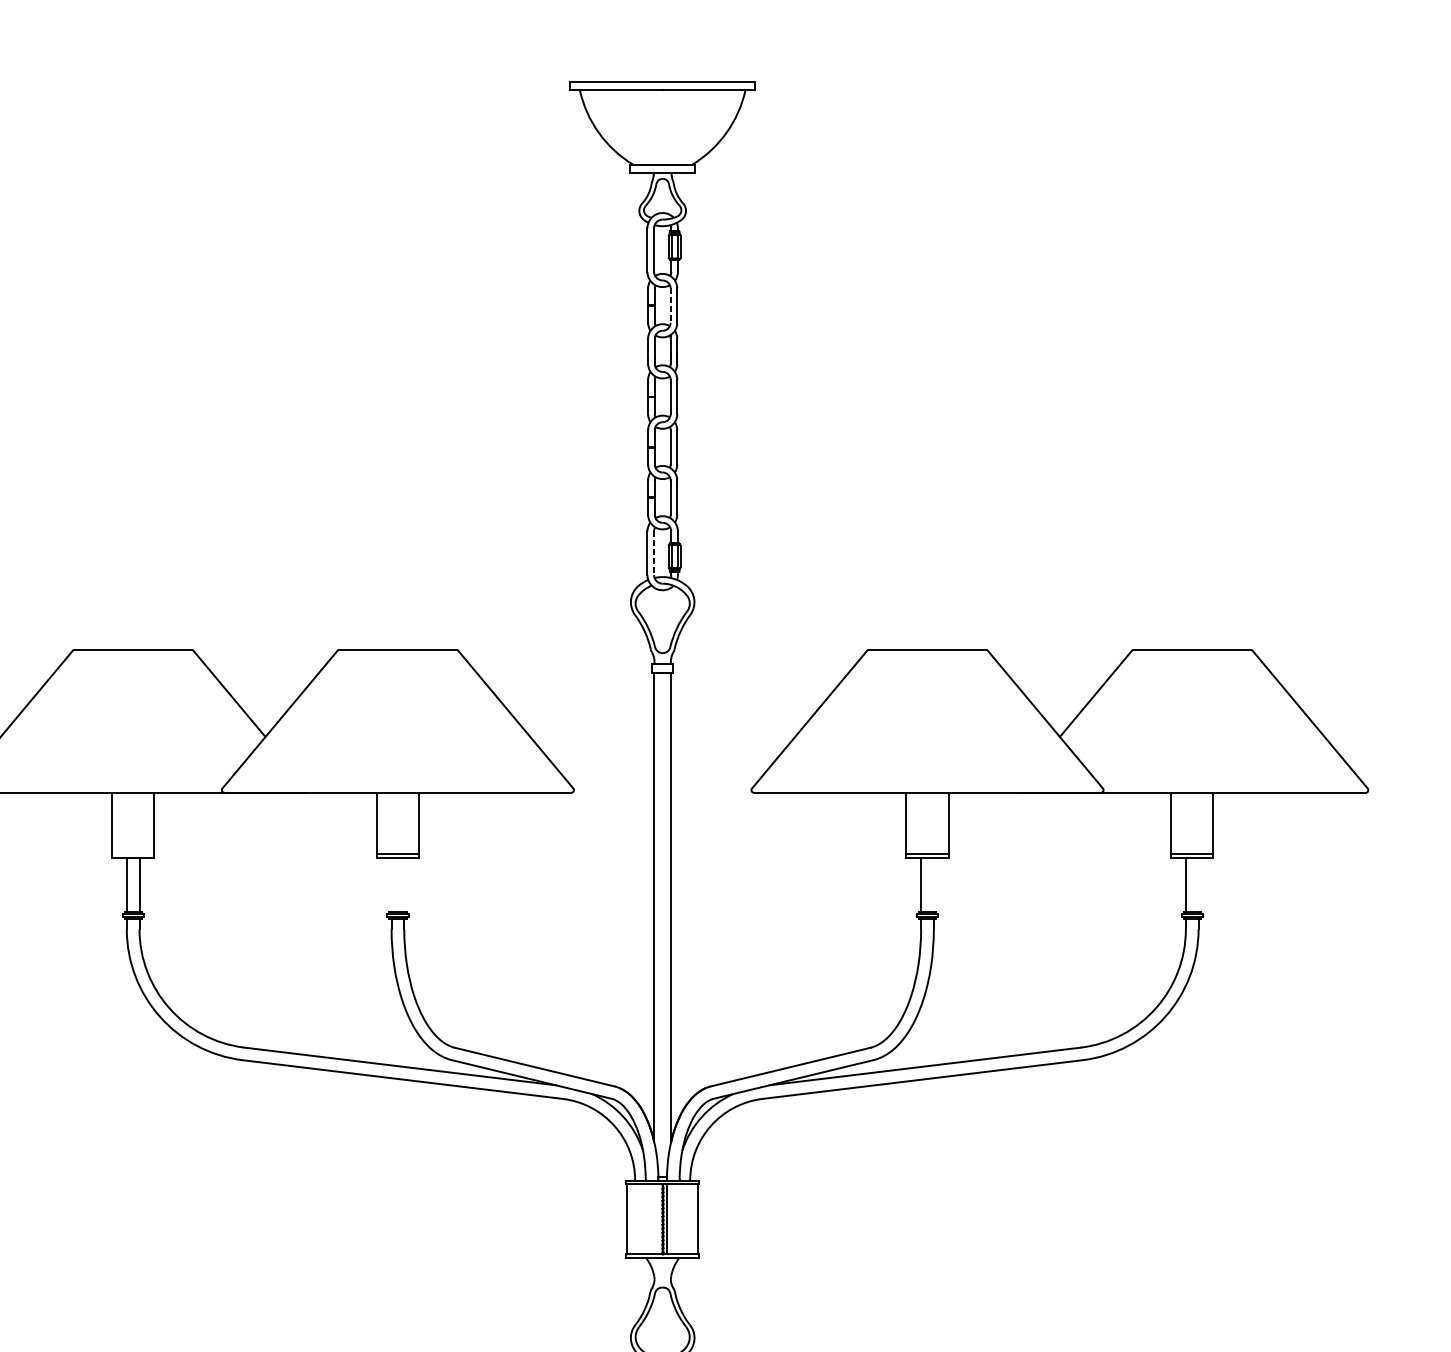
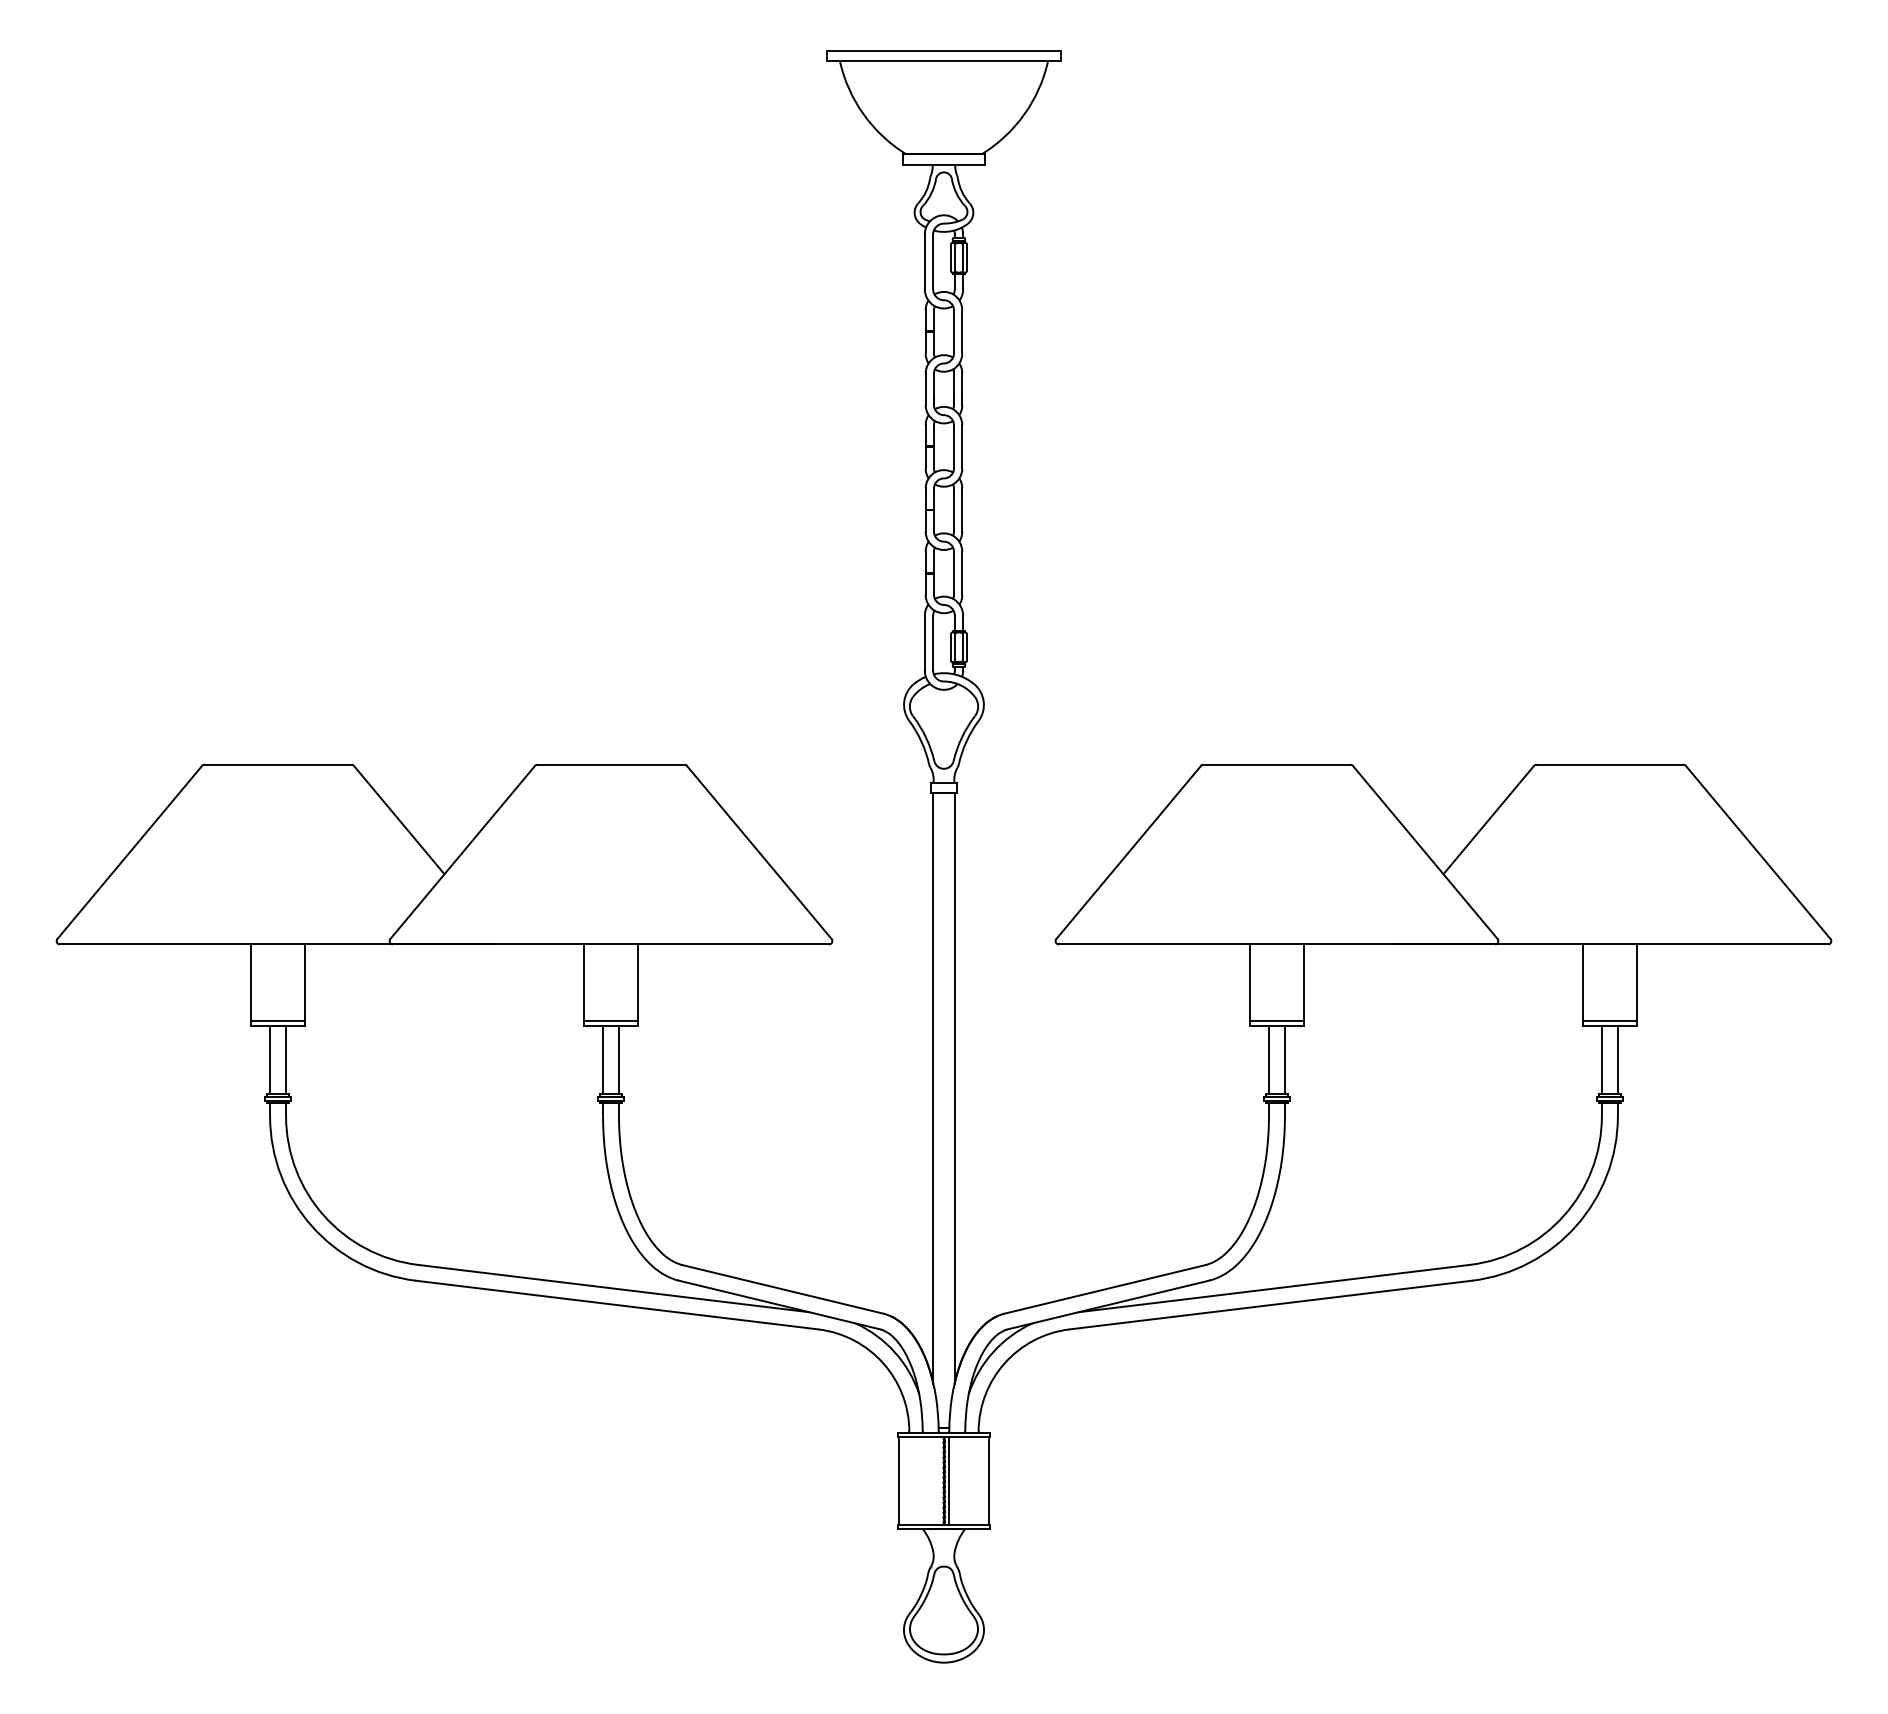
line: (670, 305) -> (953, 331), dashed -> solid
line: (654, 553) -> (933, 643), dashed -> solid
line: (132, 854) -> (277, 1021), added
line: (391, 885) -> (603, 1060), added
line: (404, 885) -> (619, 1060), added
line: (933, 885) -> (1284, 1060), added
line: (1198, 885) -> (1617, 1060), added

